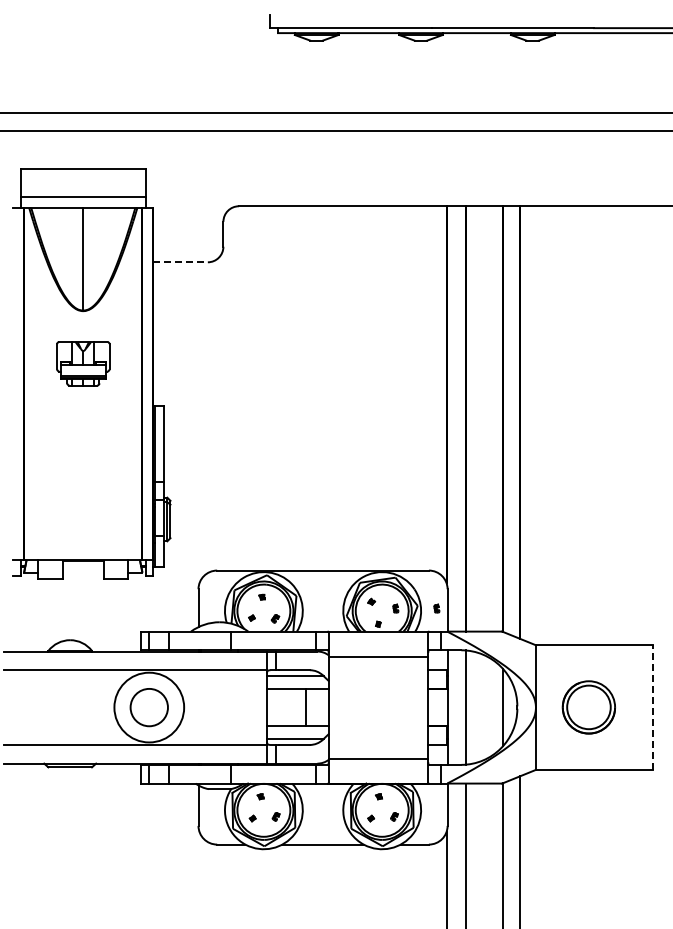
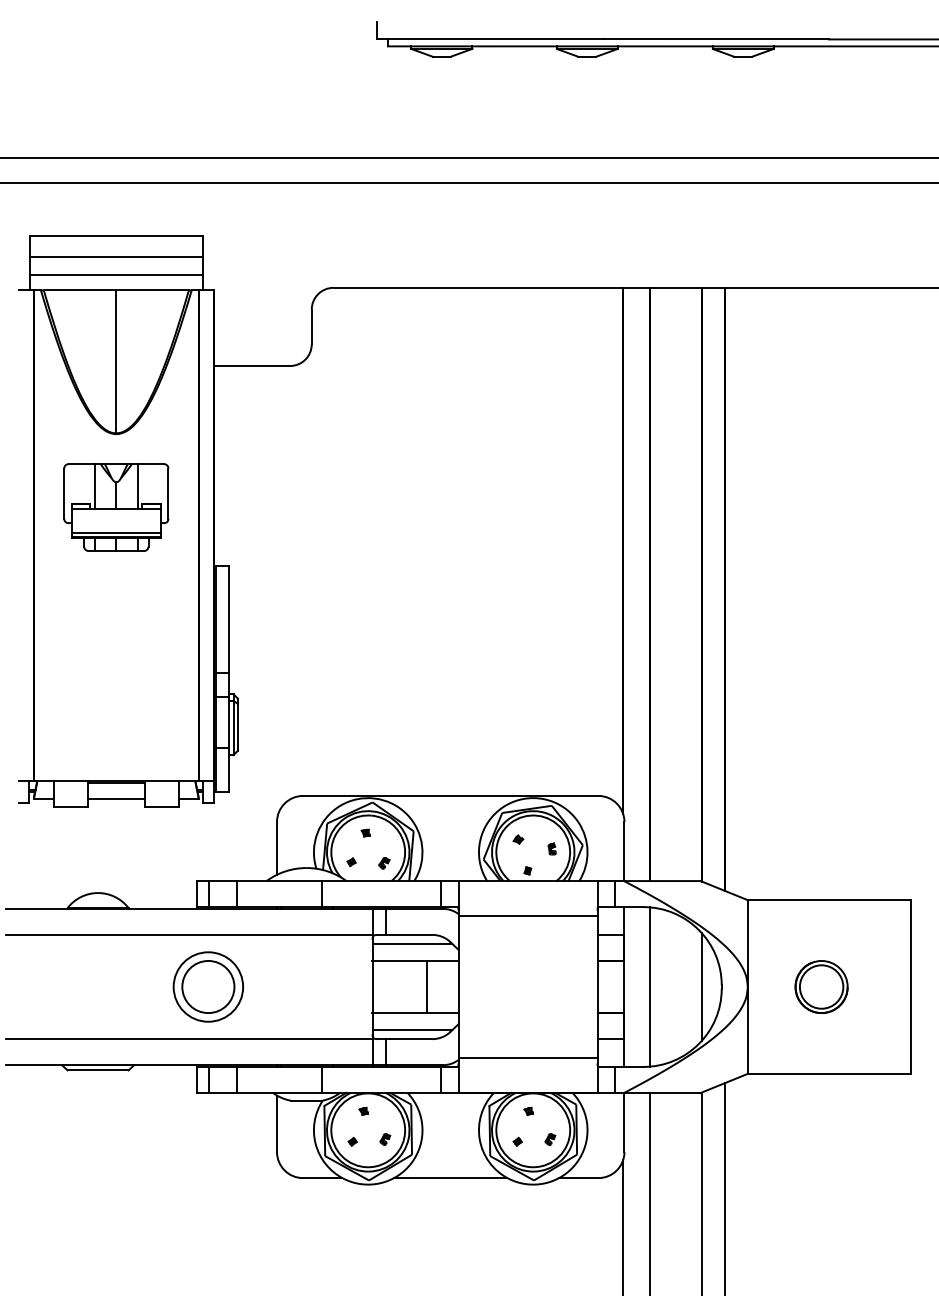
line: (83, 184) -> (116, 257), added
line: (181, 262) -> (253, 366), dashed -> solid
part: (83, 363) -> (116, 507), size x1.43
line: (83, 572) -> (116, 798), added
part: (436, 608) -> (608, 848), removed
circle: (149, 707) -> (208, 986), size x0.71
part: (588, 707) -> (820, 986), size x0.71
line: (652, 707) -> (910, 986), dashed -> solid

